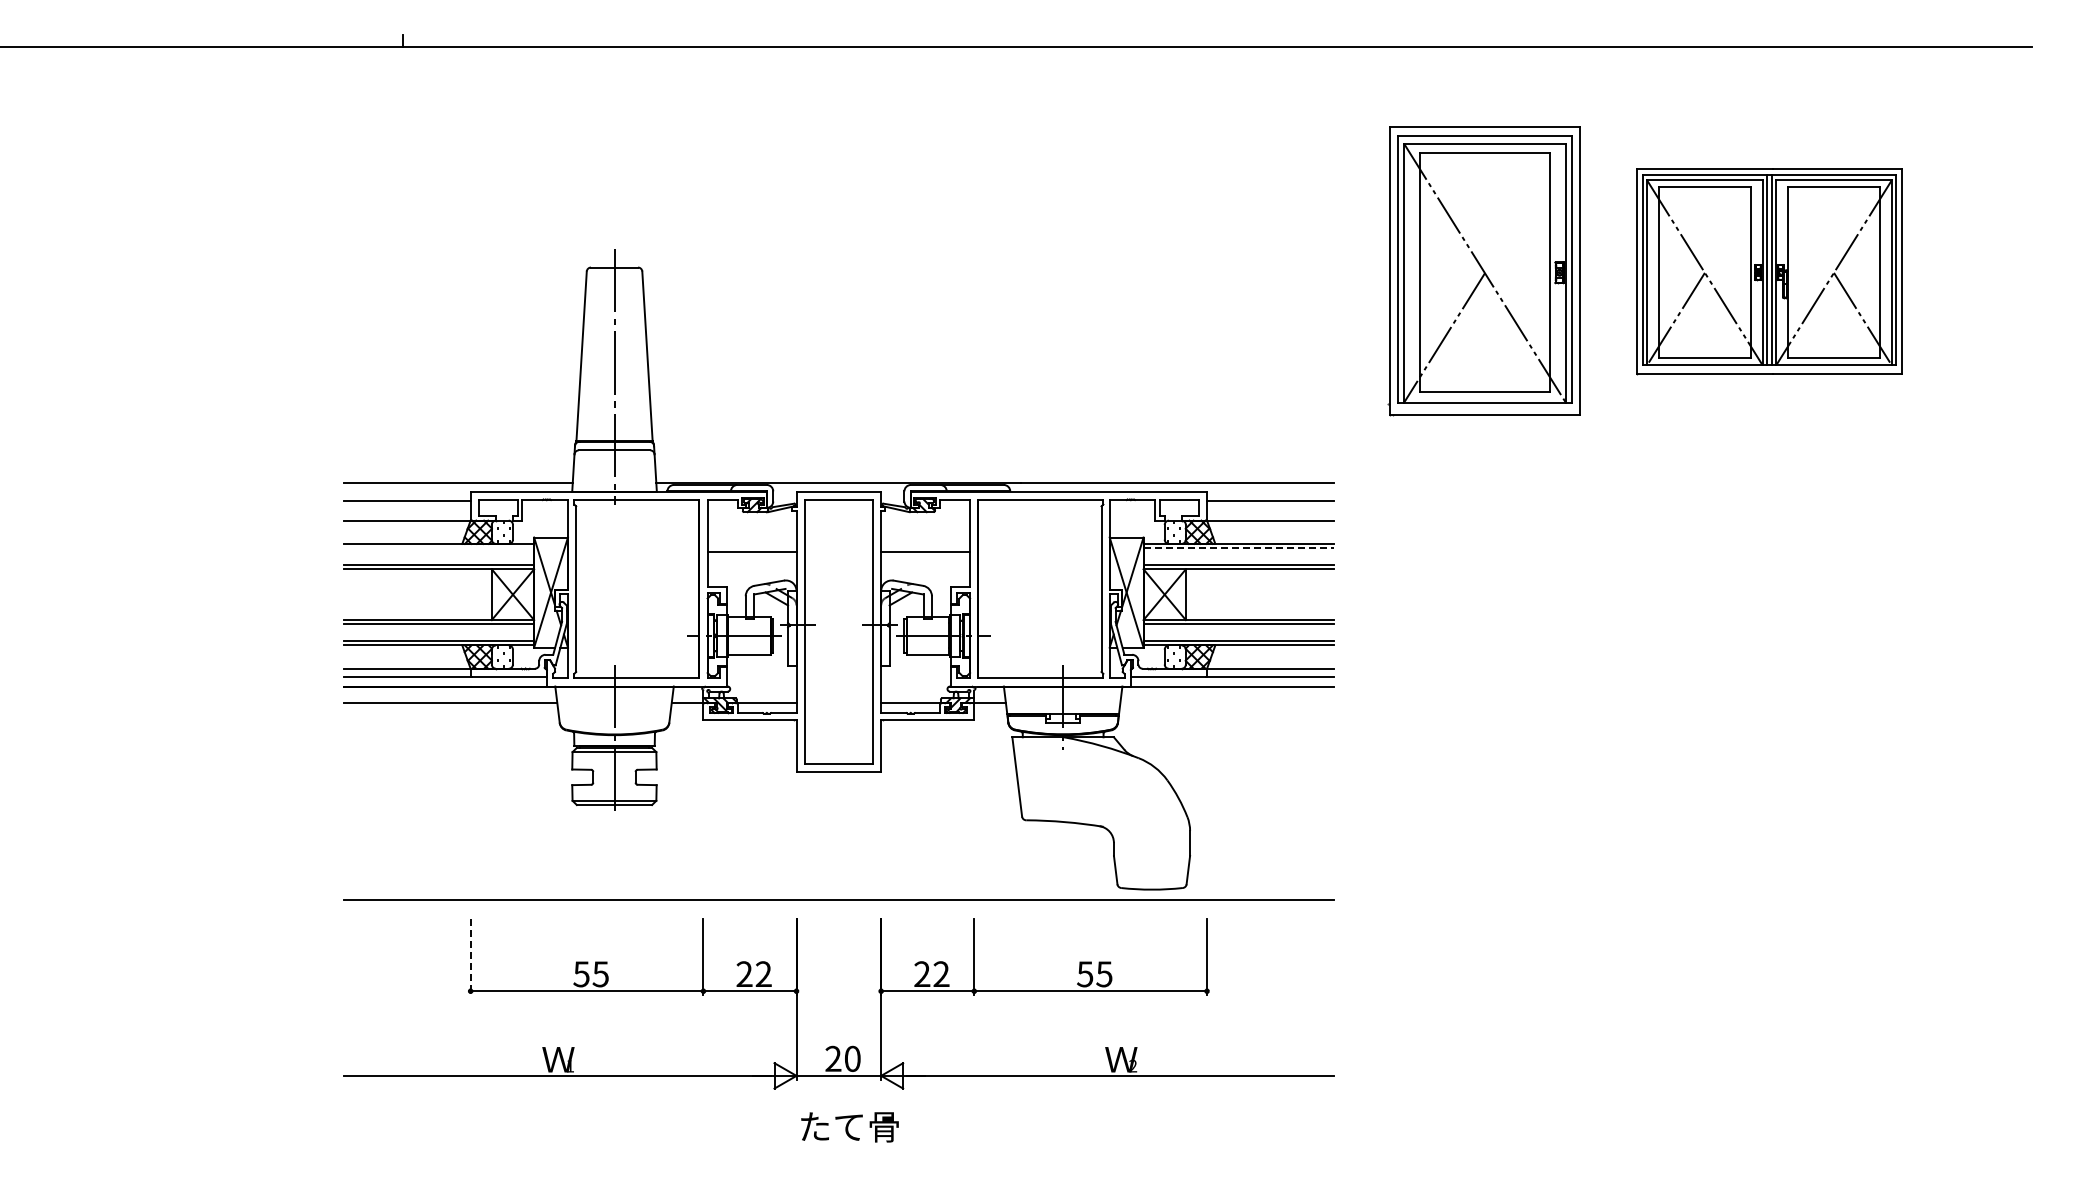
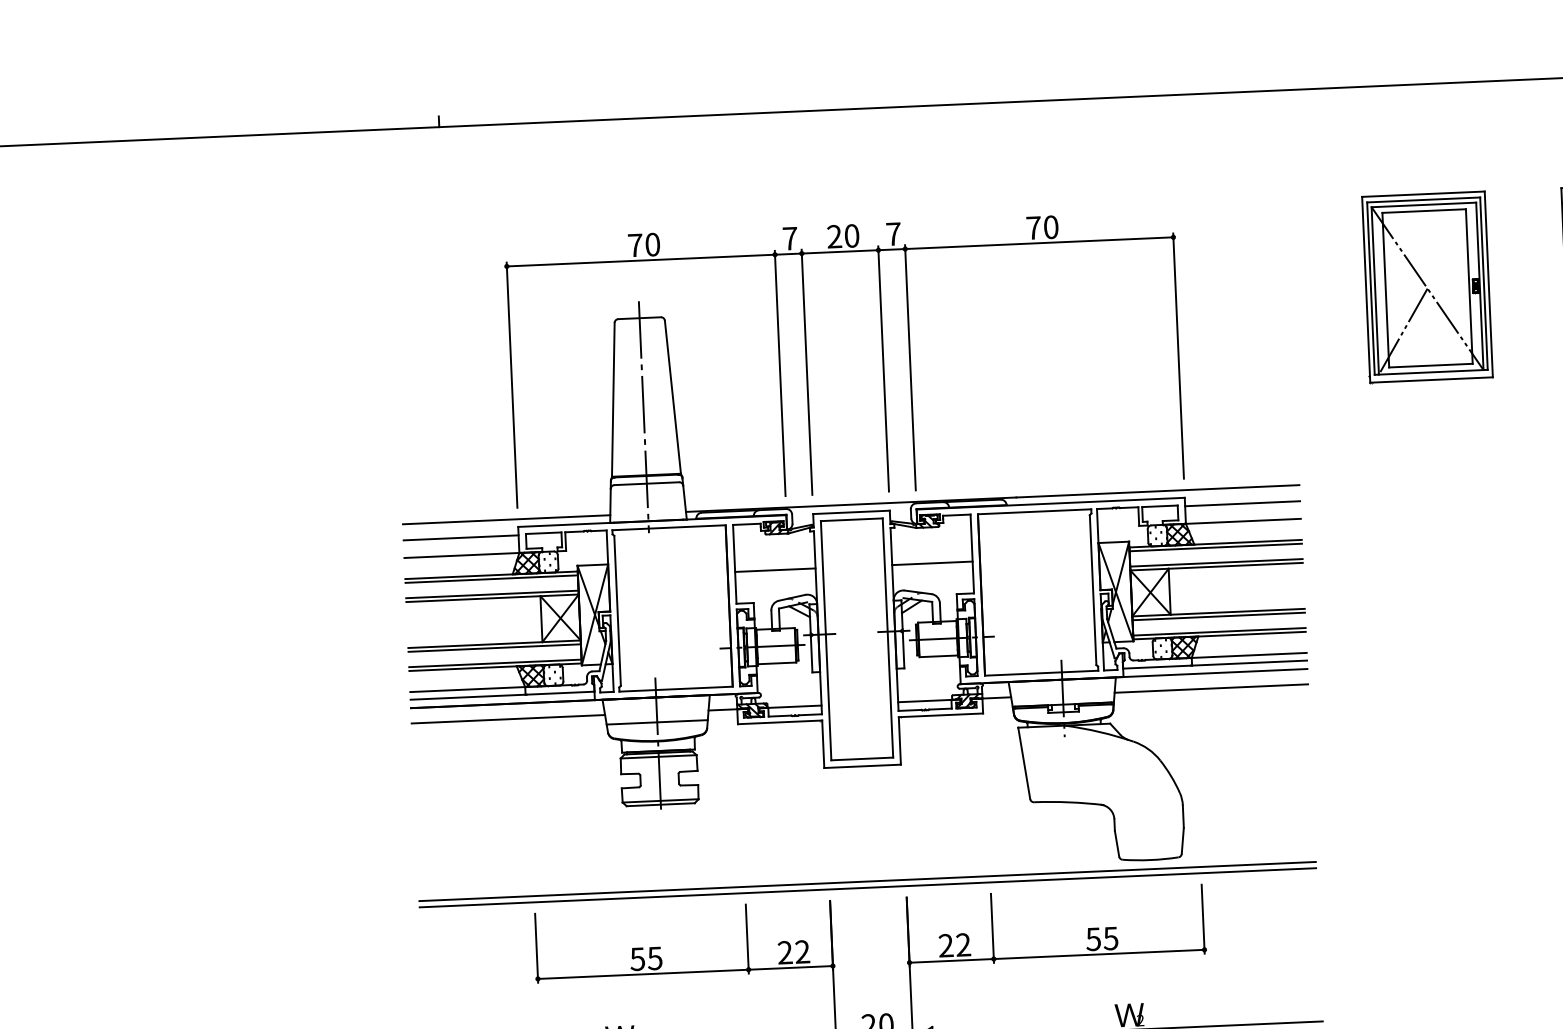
part: (1484, 271) -> (1427, 287), size x0.71
part: (797, 322) -> (807, 360), added
line: (438, 548) -> (491, 579), added
line: (1239, 548) -> (1216, 547), dashed -> solid
line: (1227, 703) -> (1211, 688), added
line: (614, 714) -> (657, 722), added
line: (838, 906) -> (867, 887), added
line: (470, 957) -> (536, 948), dashed -> solid

